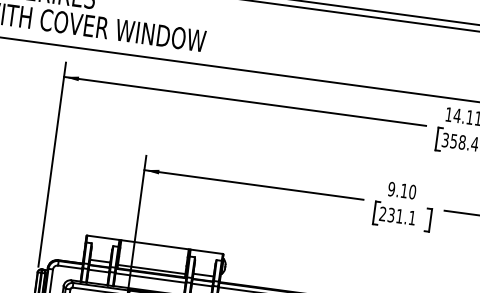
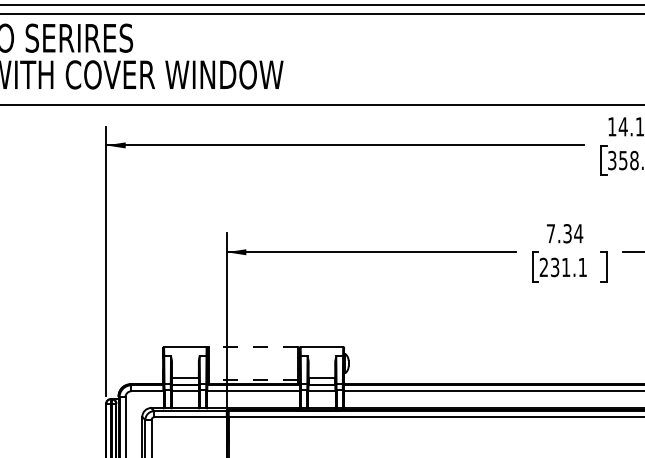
text: (401, 190) -> (564, 233), 9.10 -> 7.34
line: (154, 244) -> (253, 347), solid -> dashed
line: (151, 269) -> (253, 379), solid -> dashed

